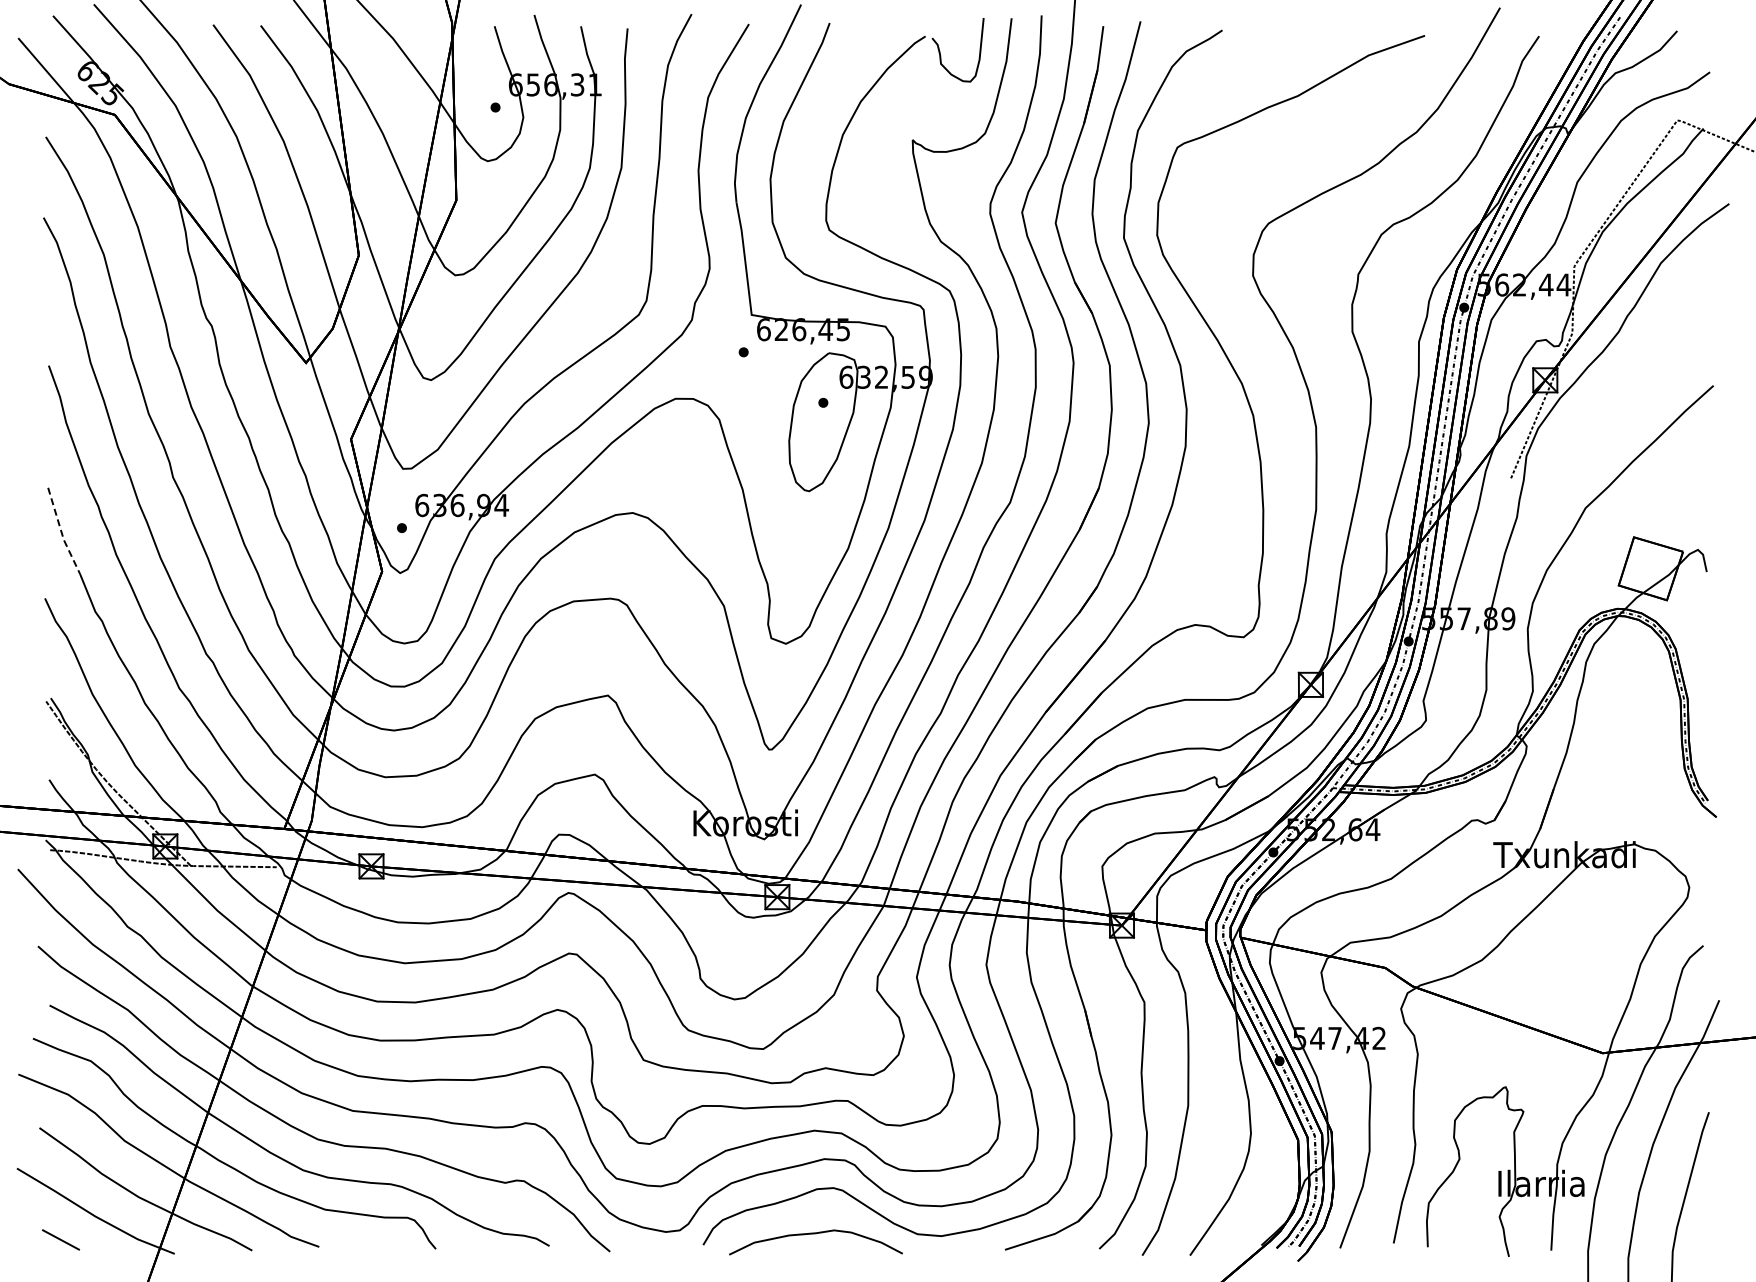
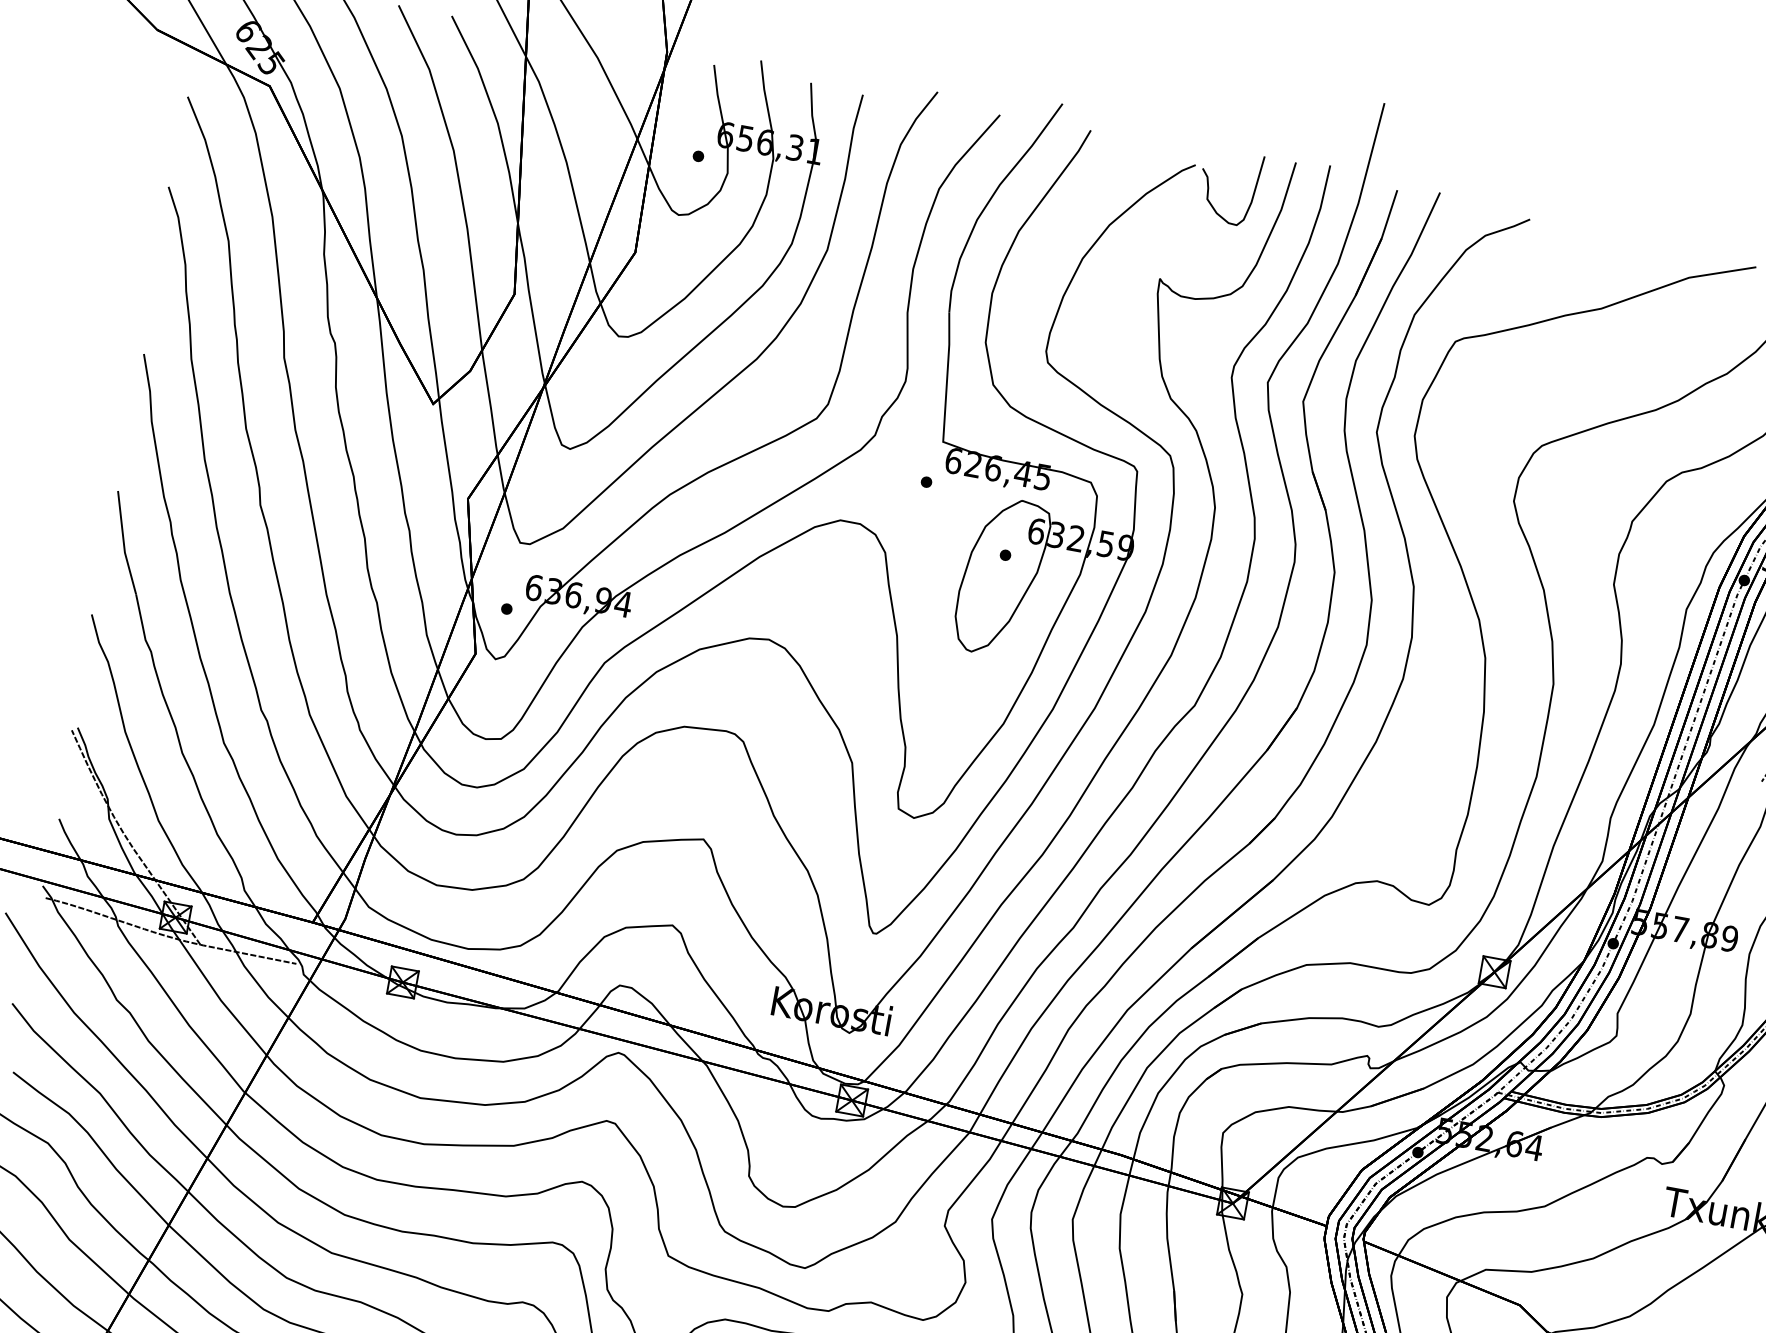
line: (61, 532) -> (123, 543), dashed -> solid

